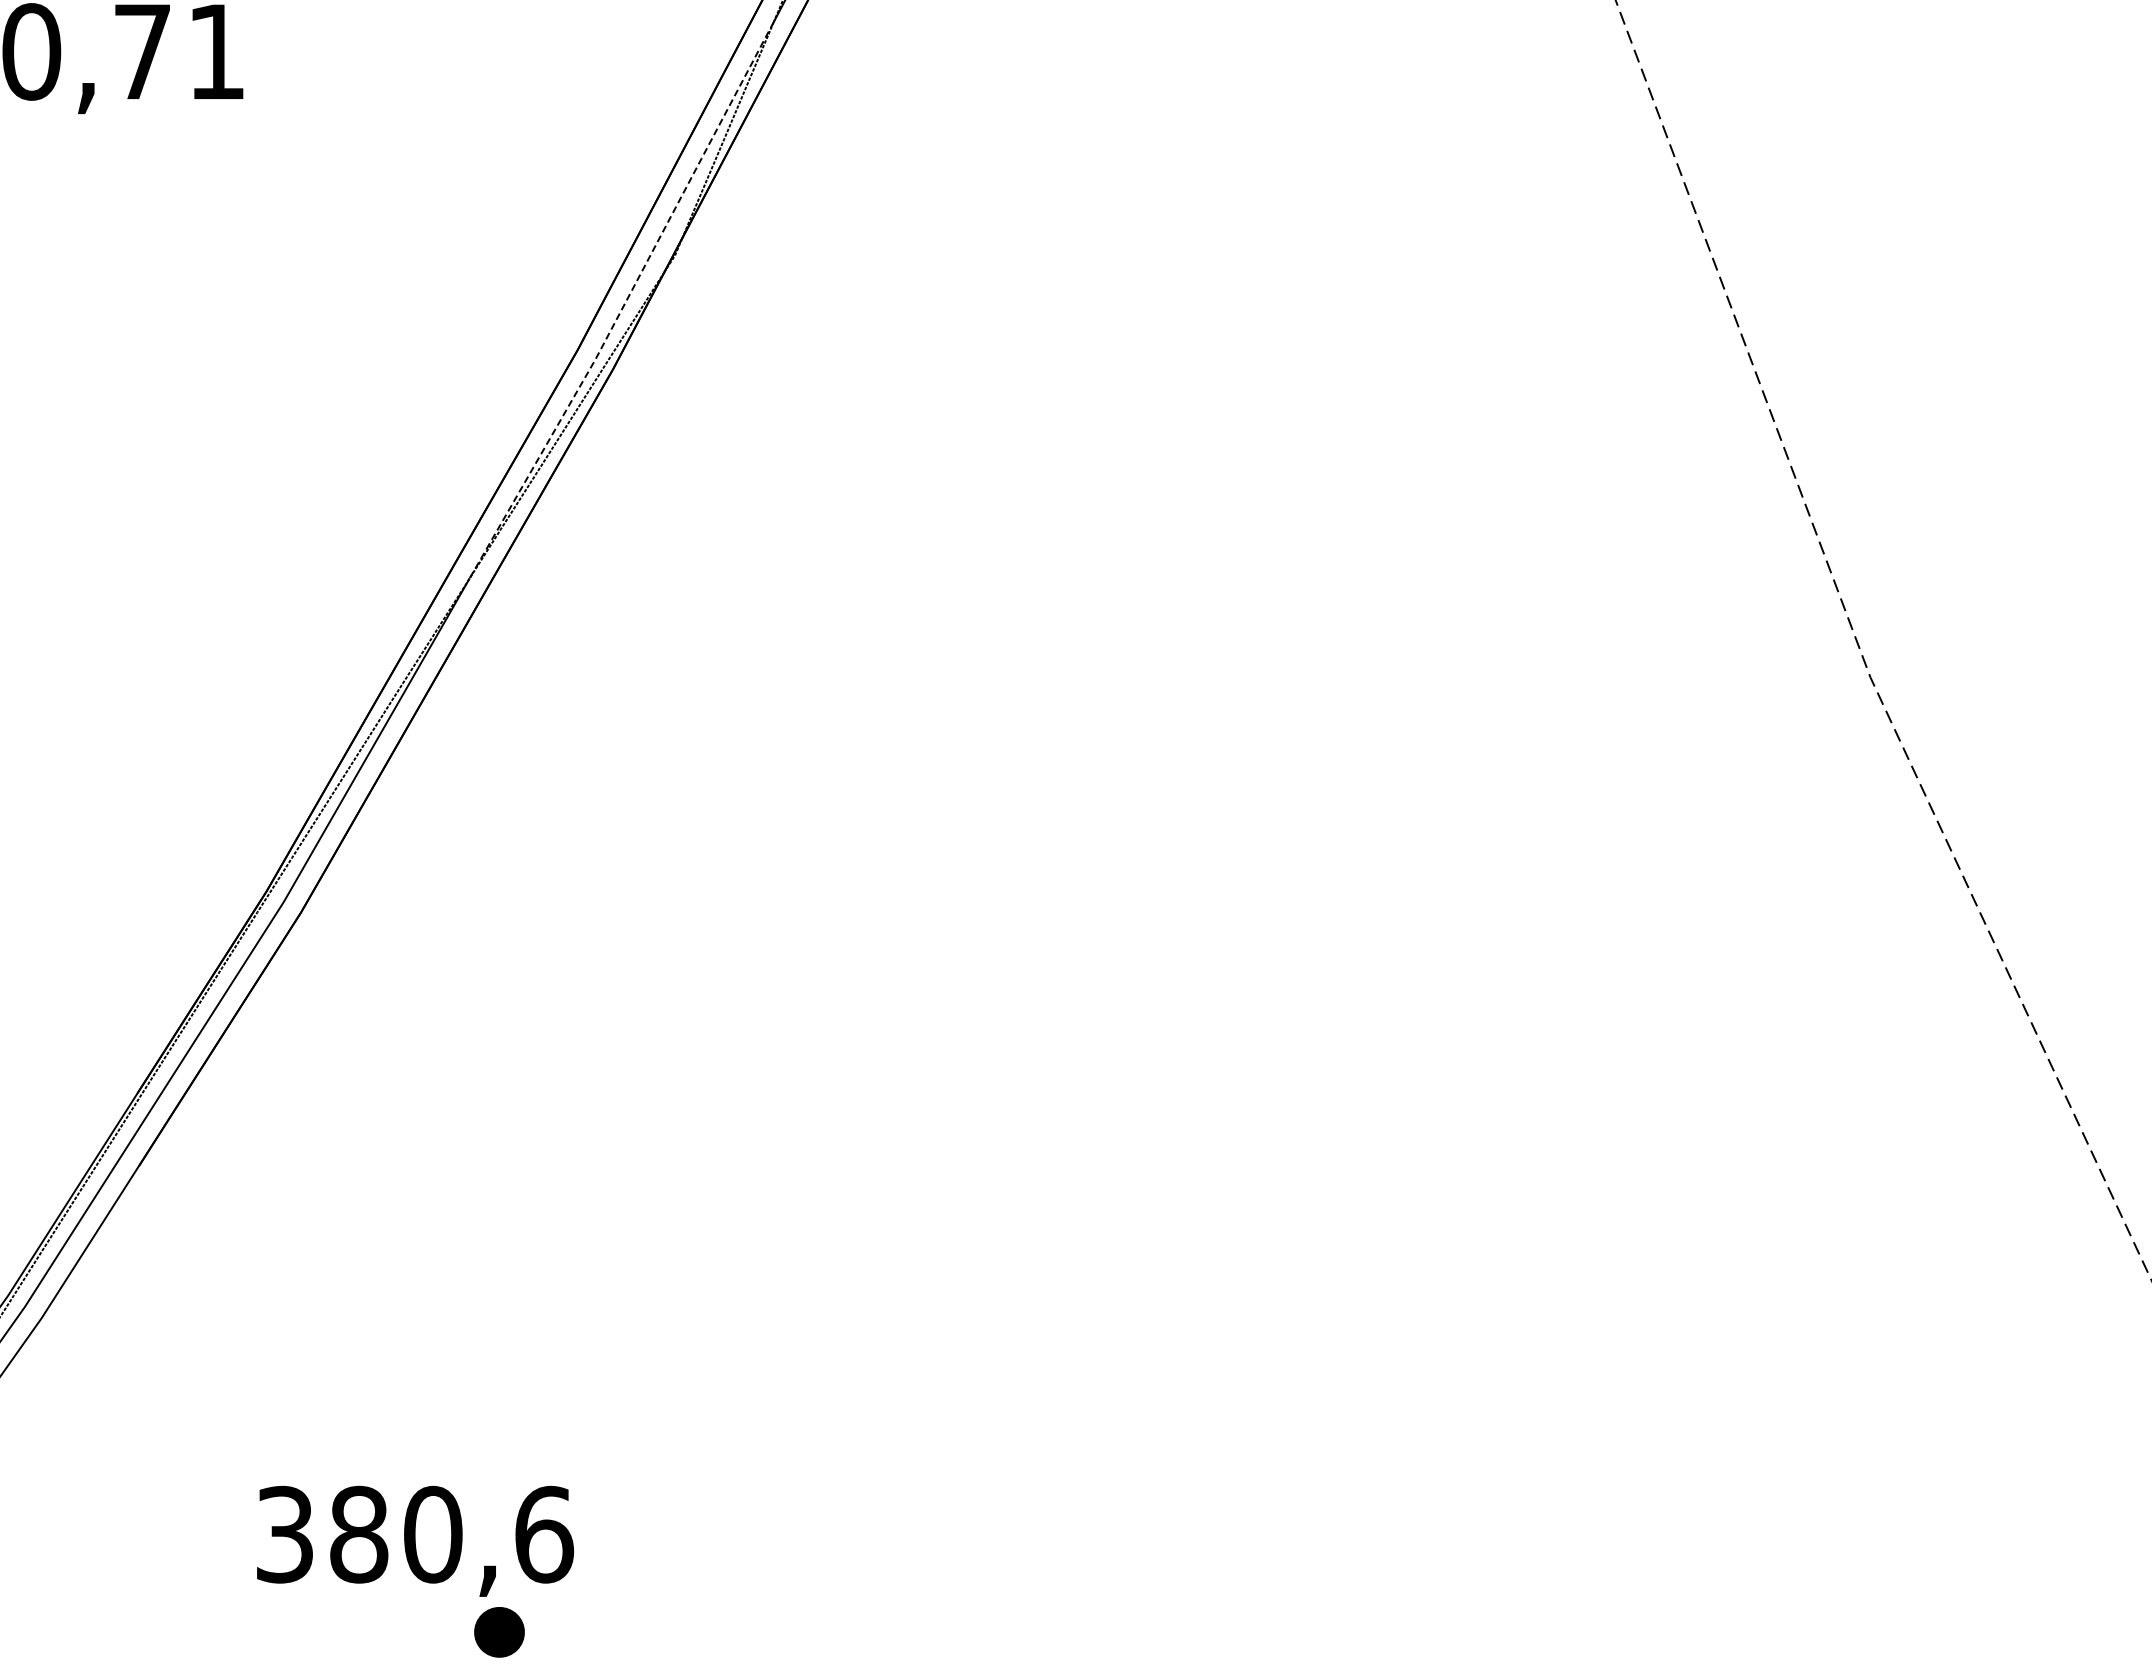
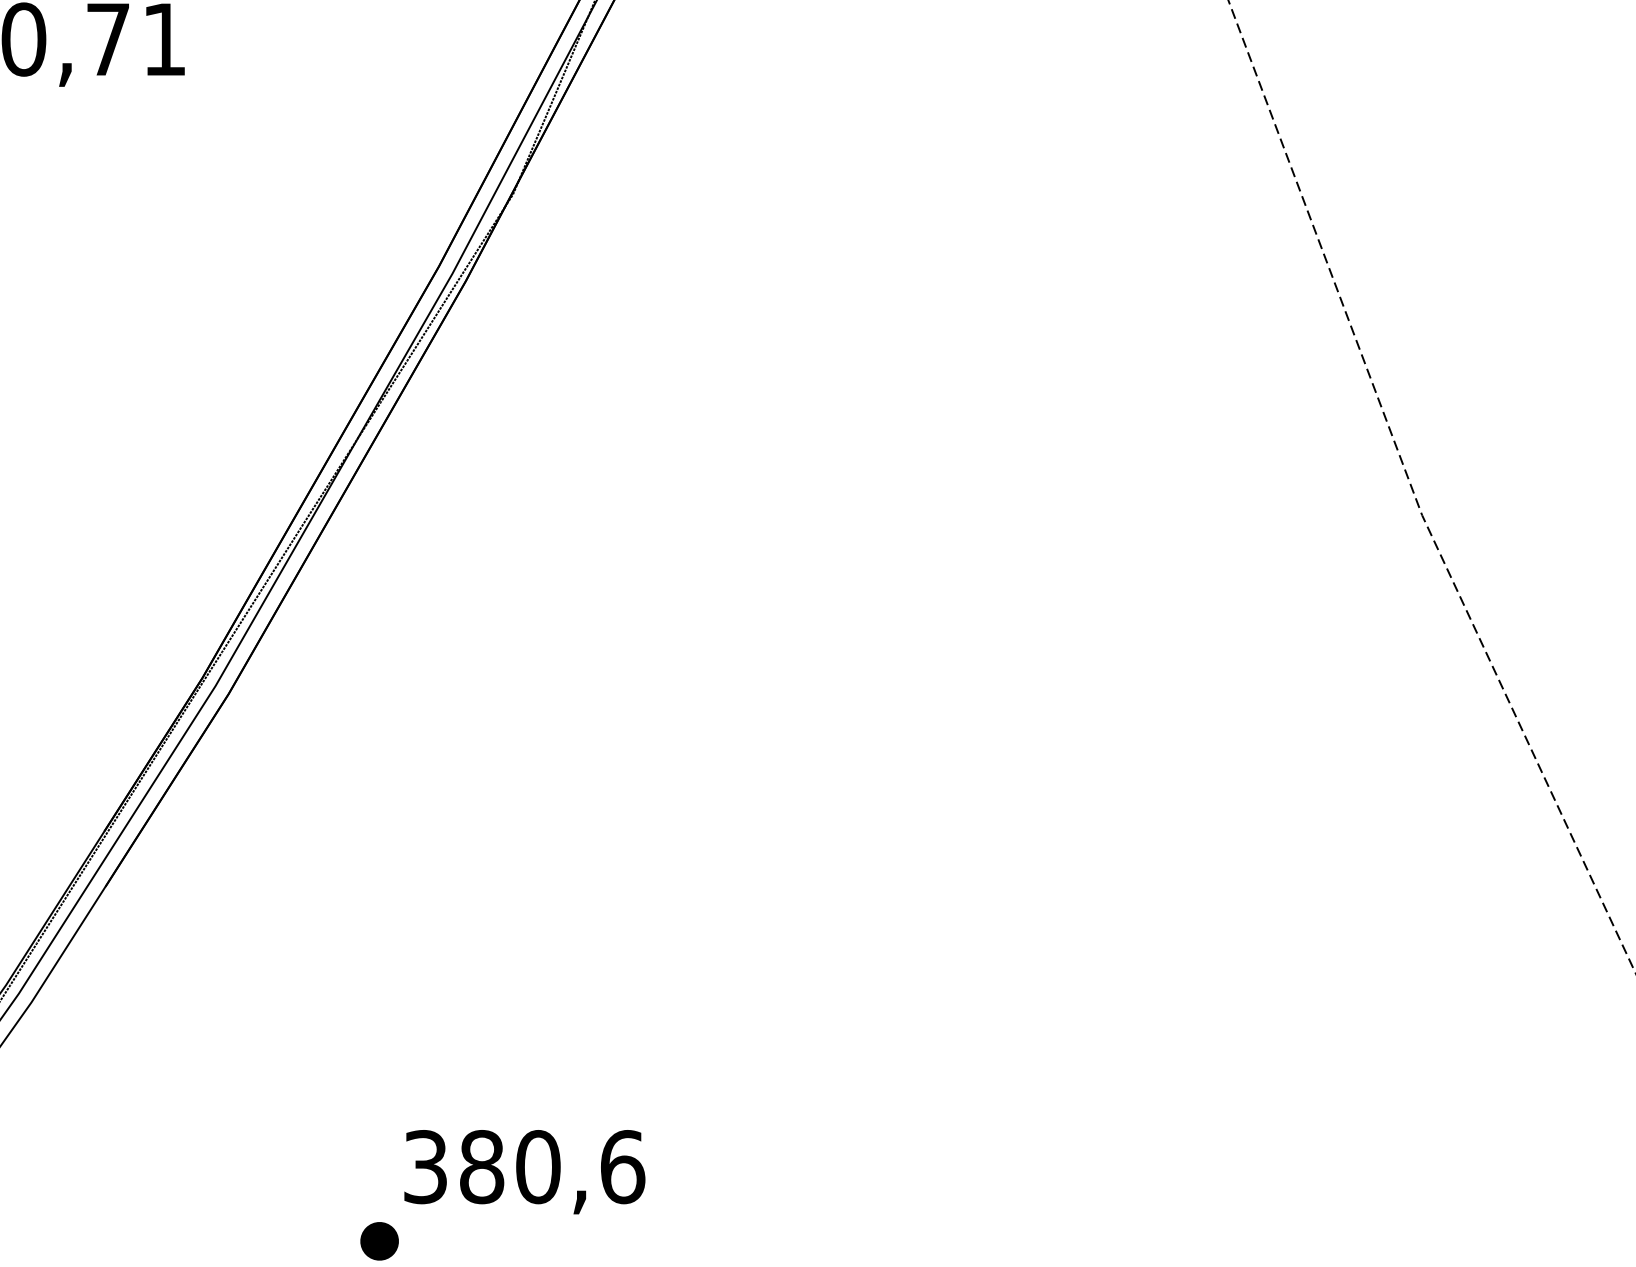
line: (625, 302) -> (475, 230), dashed -> solid
text: (415, 1540) -> (524, 1171), moved

